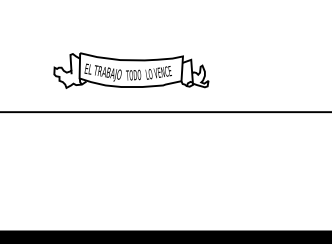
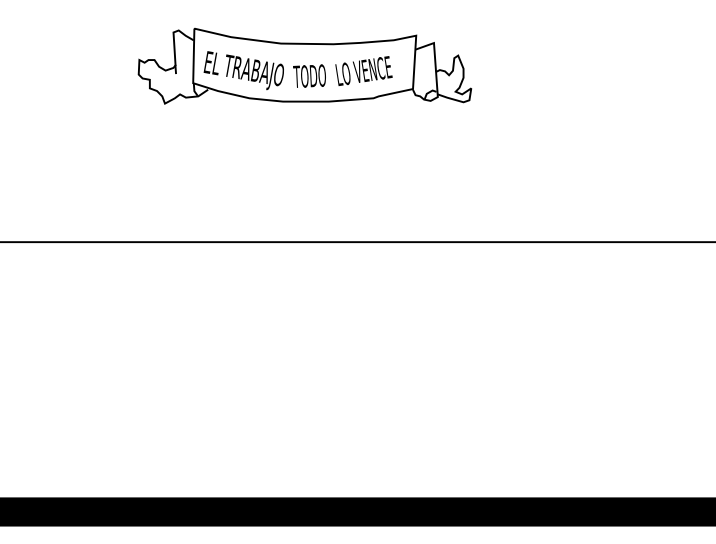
part: (131, 70) -> (305, 66), moved

